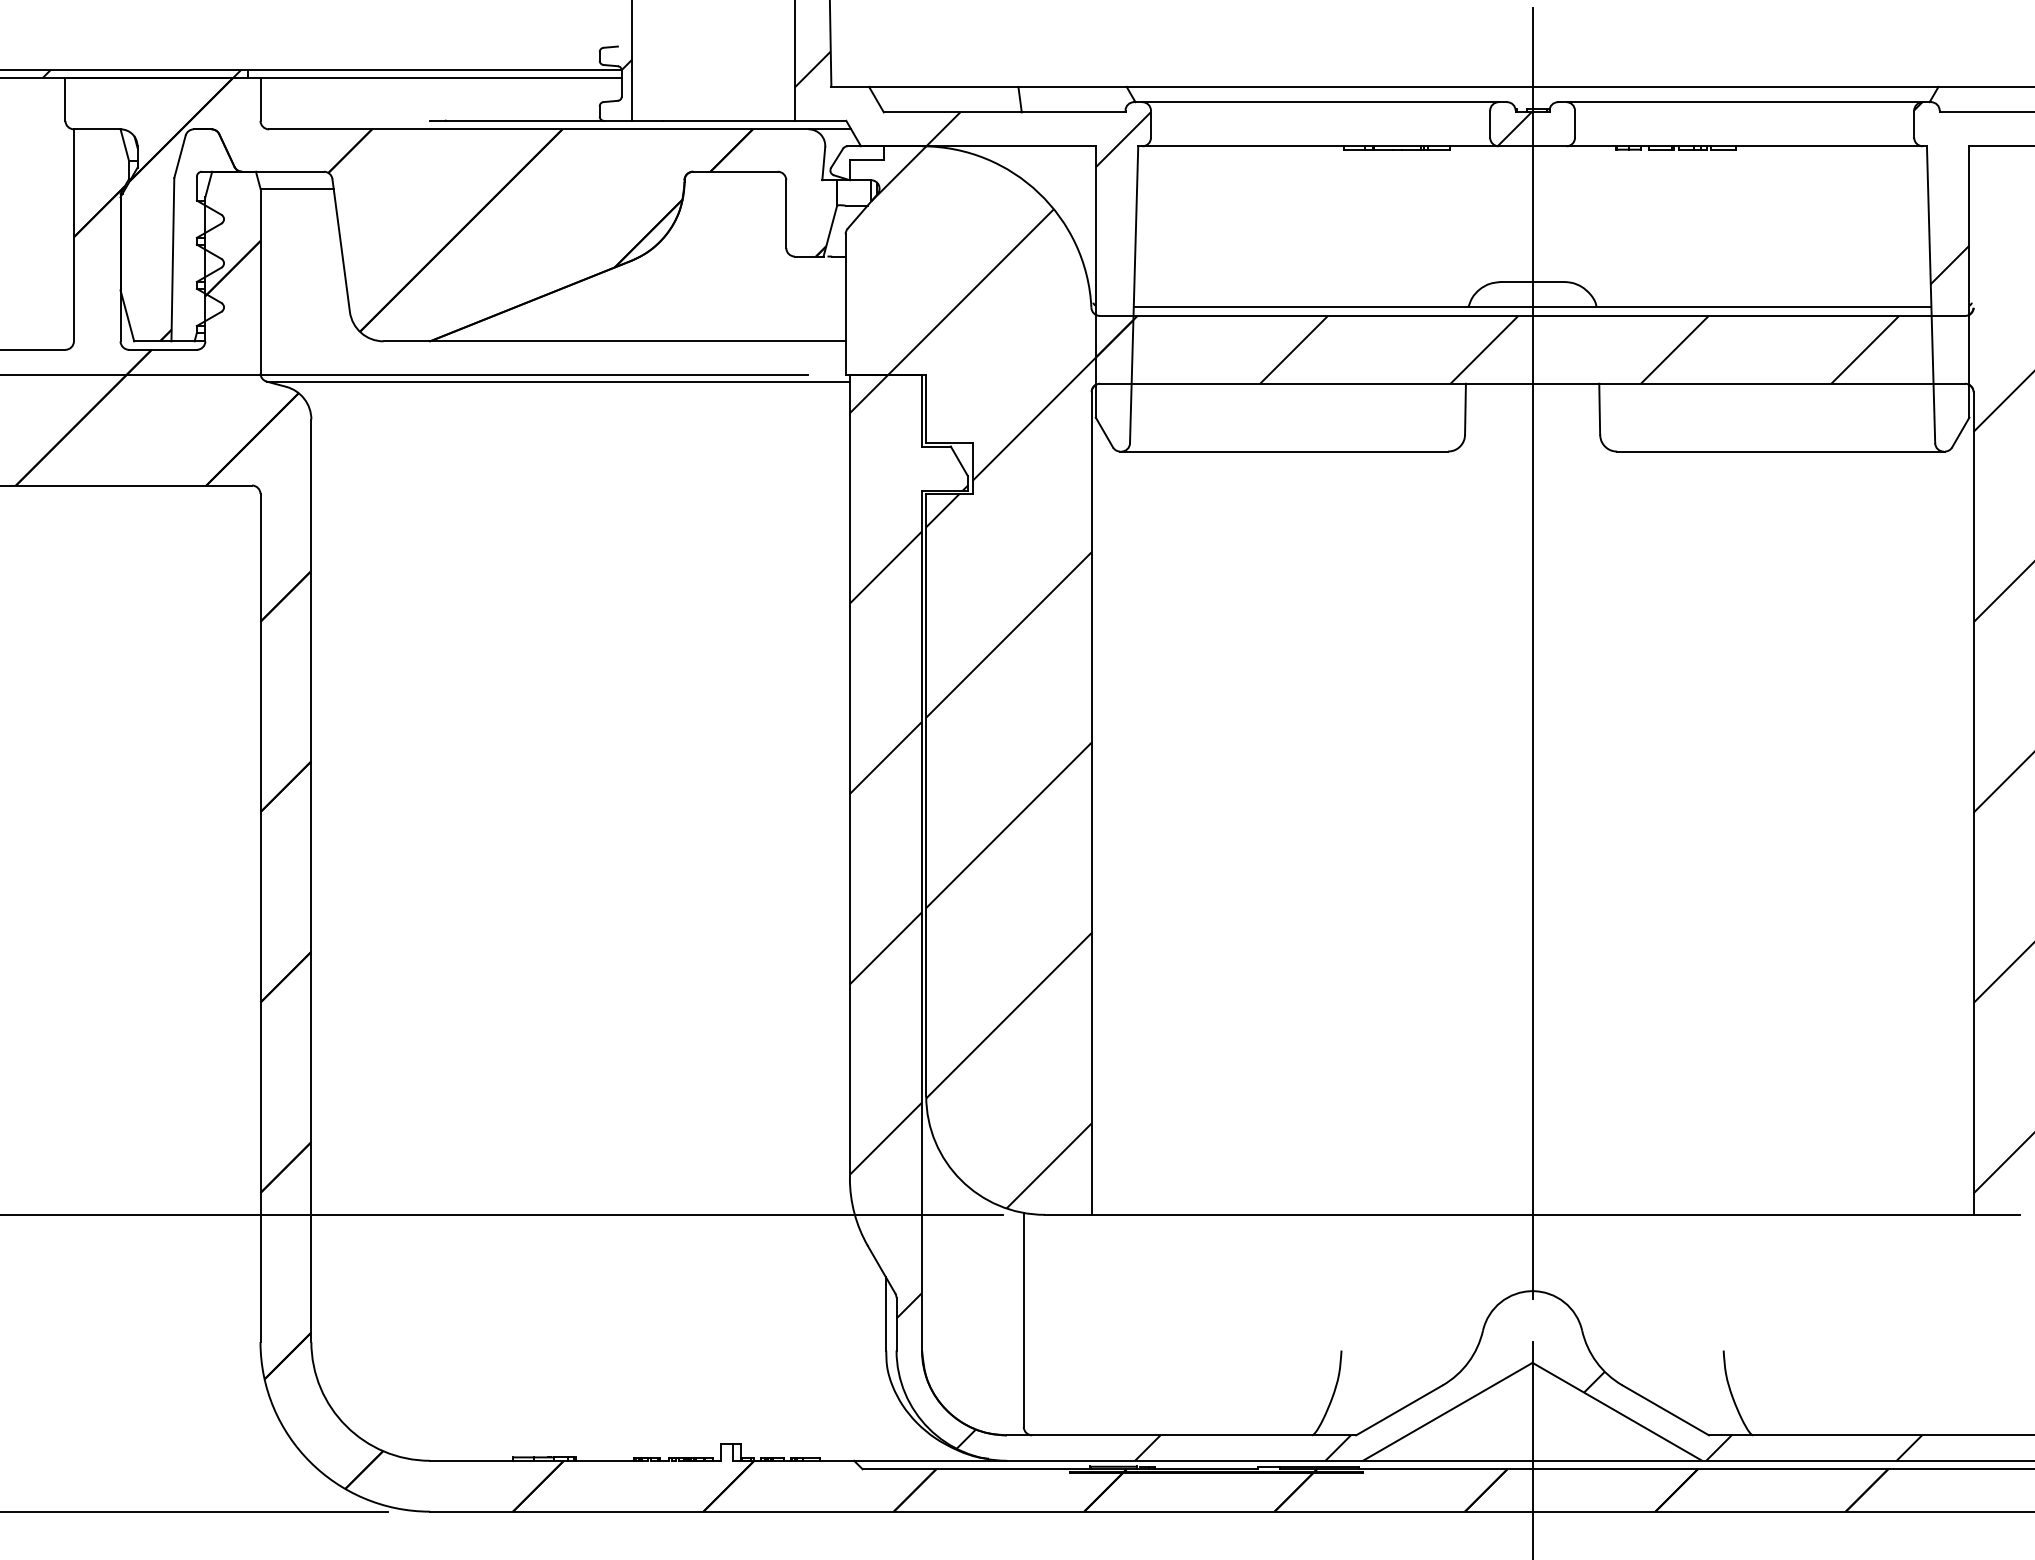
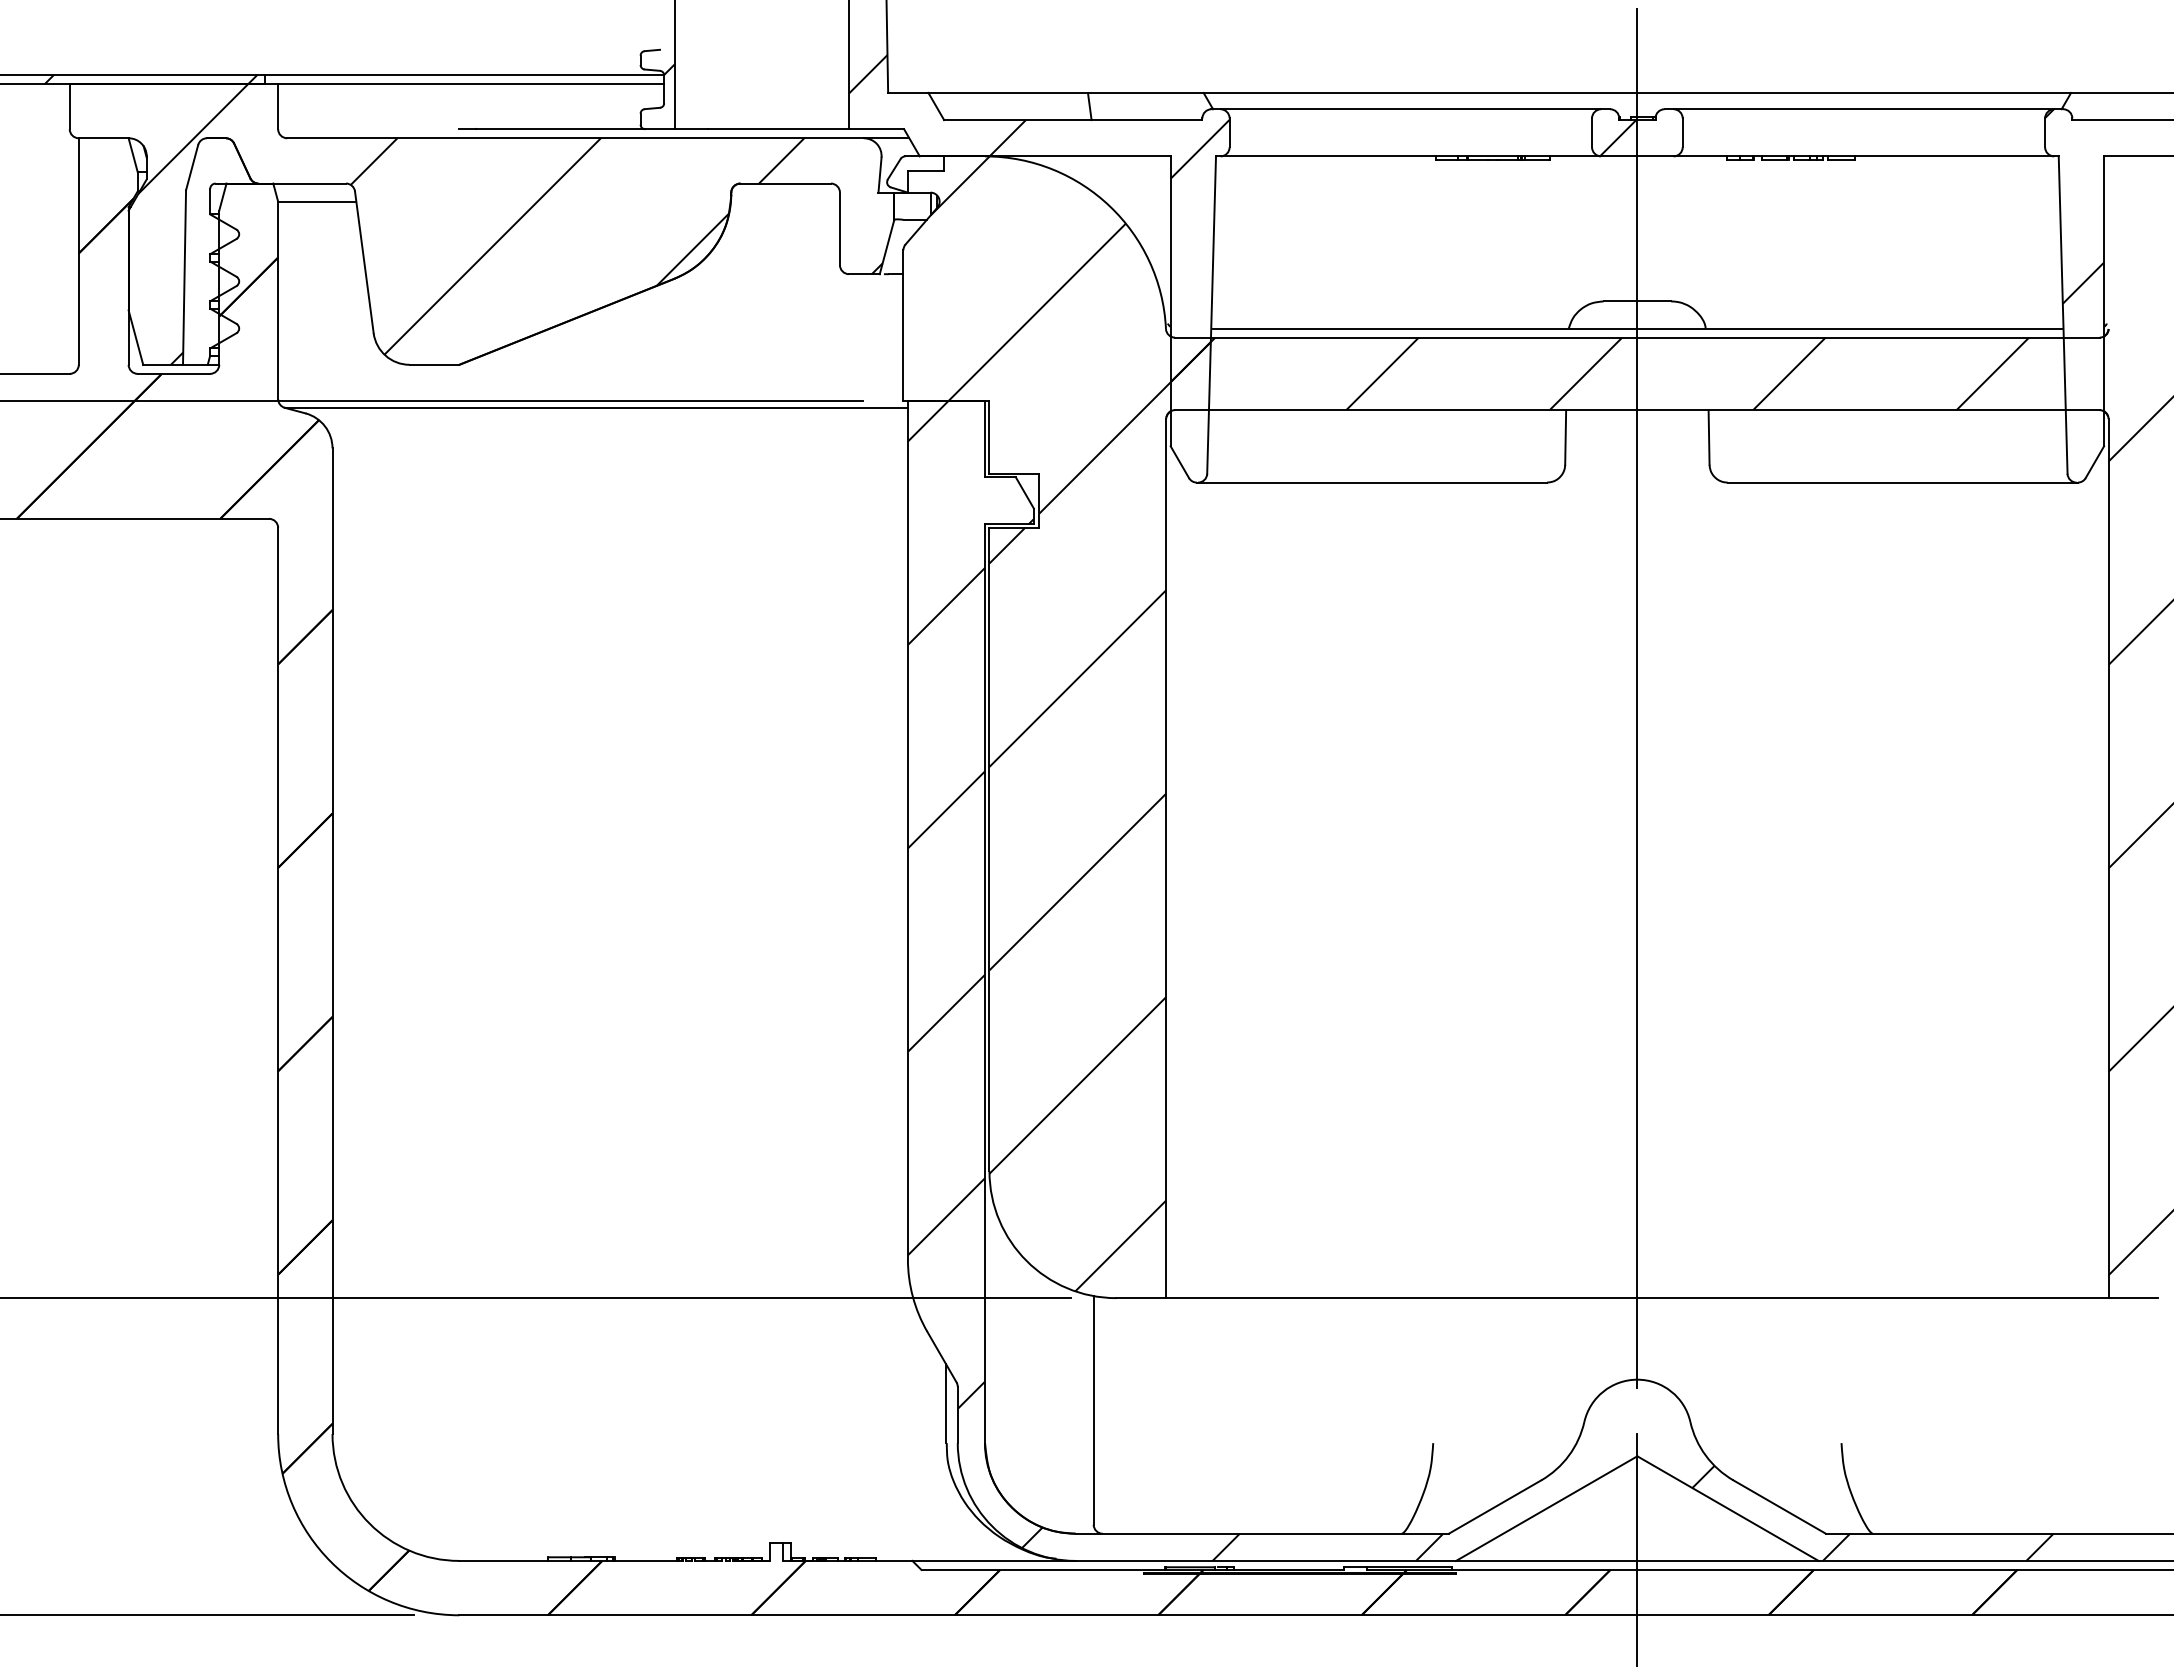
hatch: (477, 209) -> (510, 223), removed
line: (638, 341) -> (682, 364), removed

